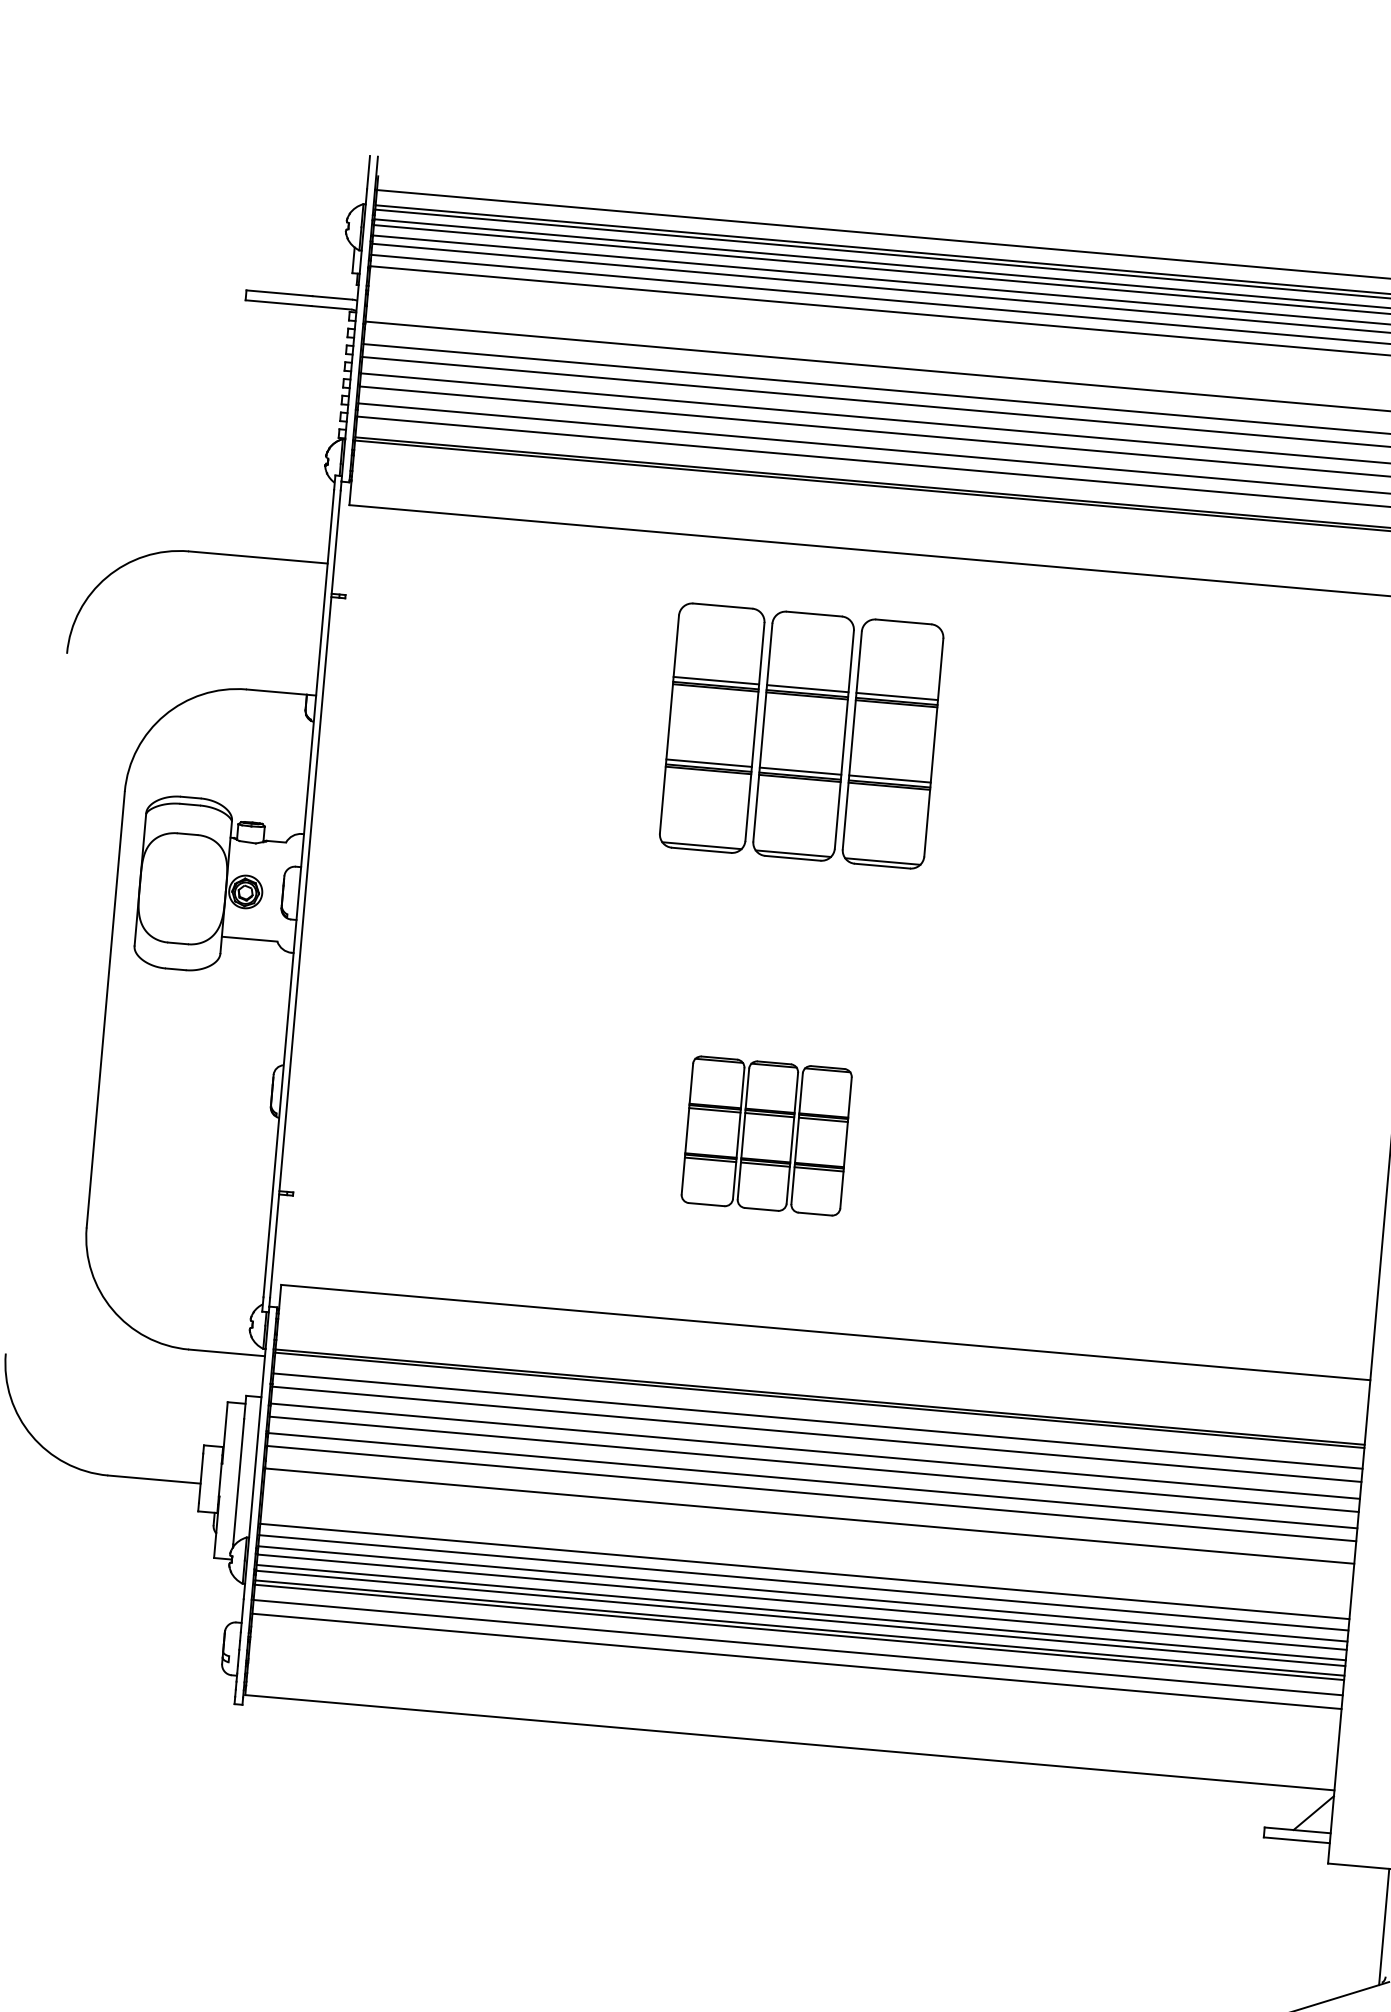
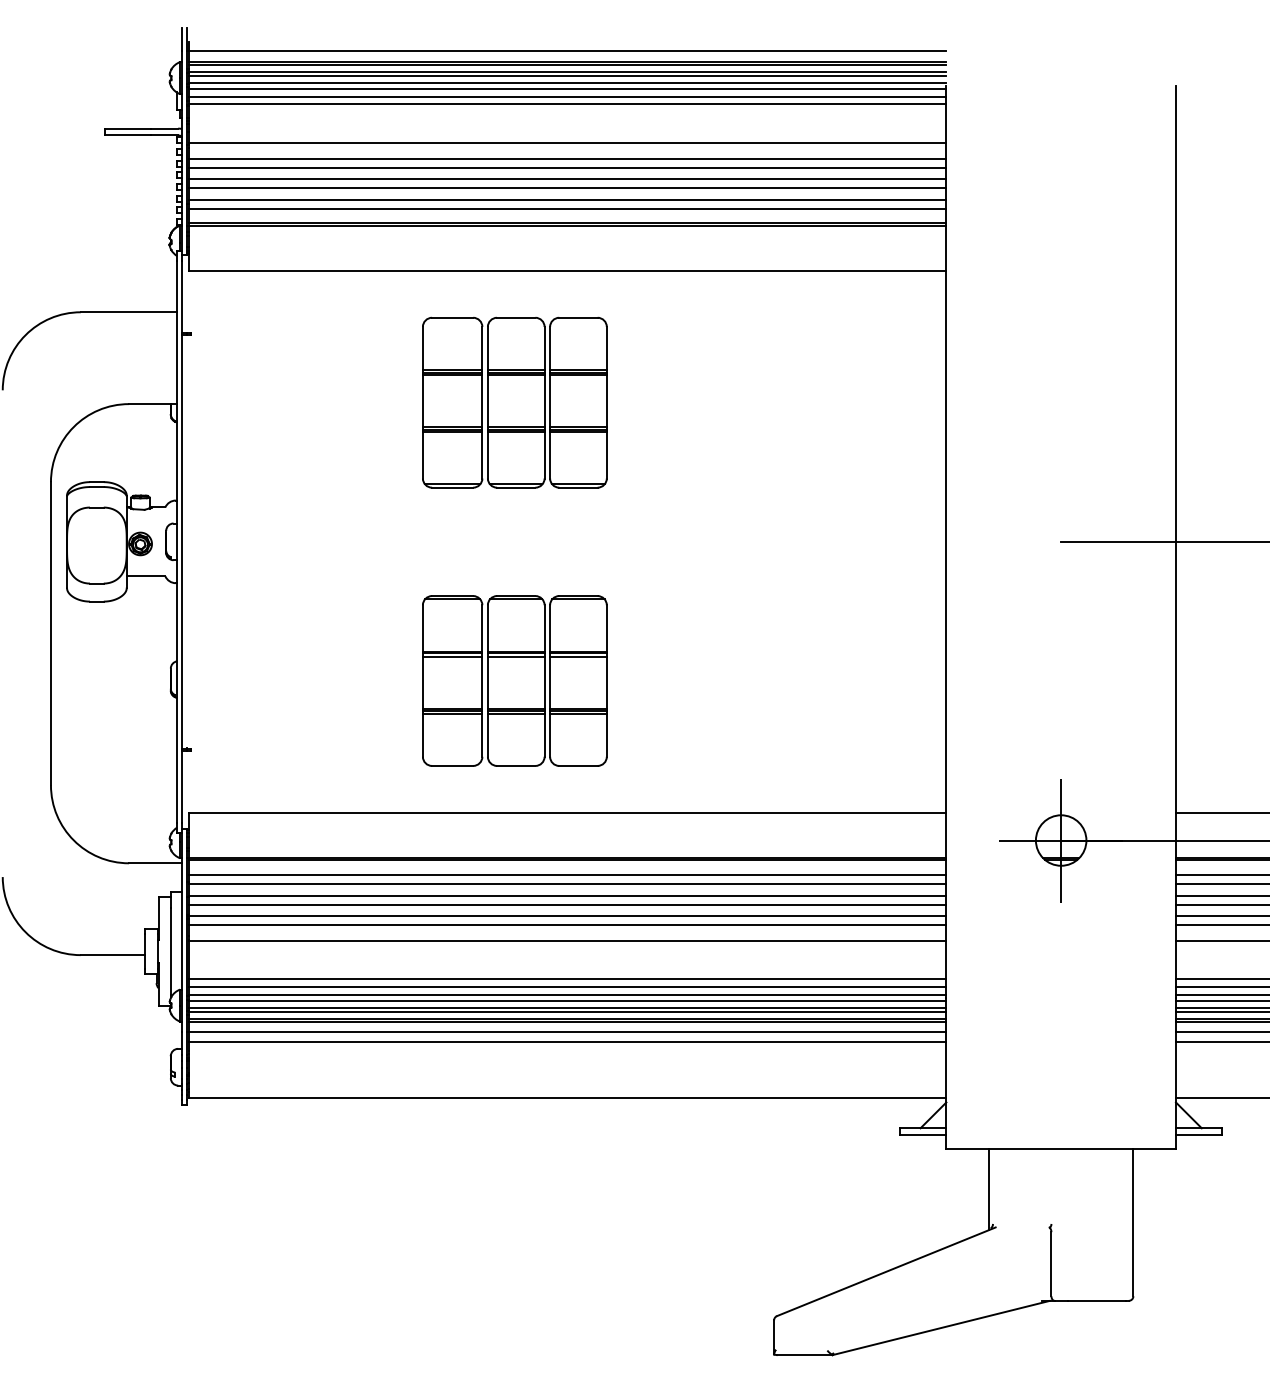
part: (766, 1135) -> (514, 680), size x1.67

